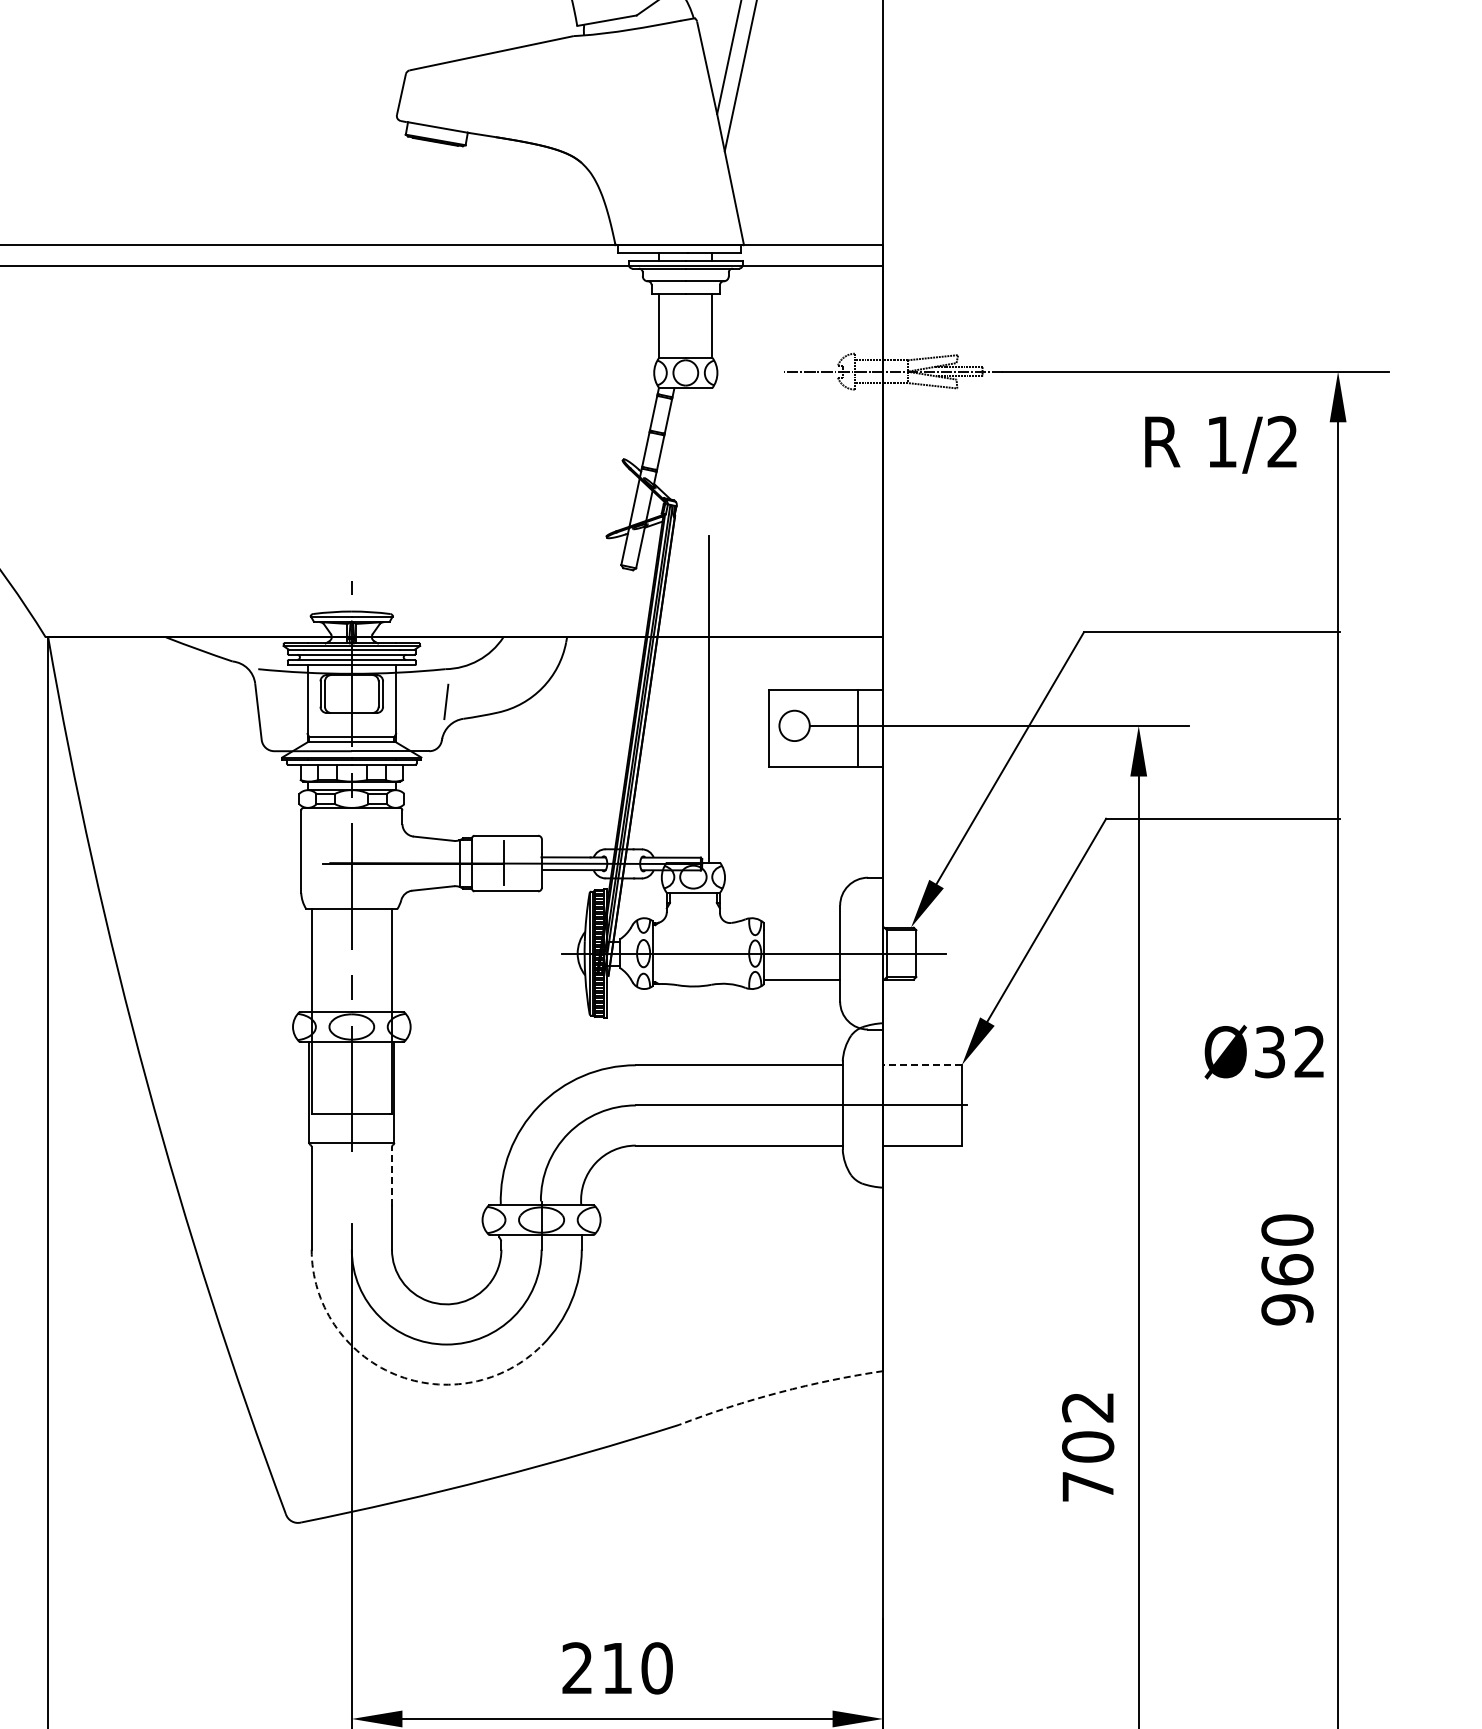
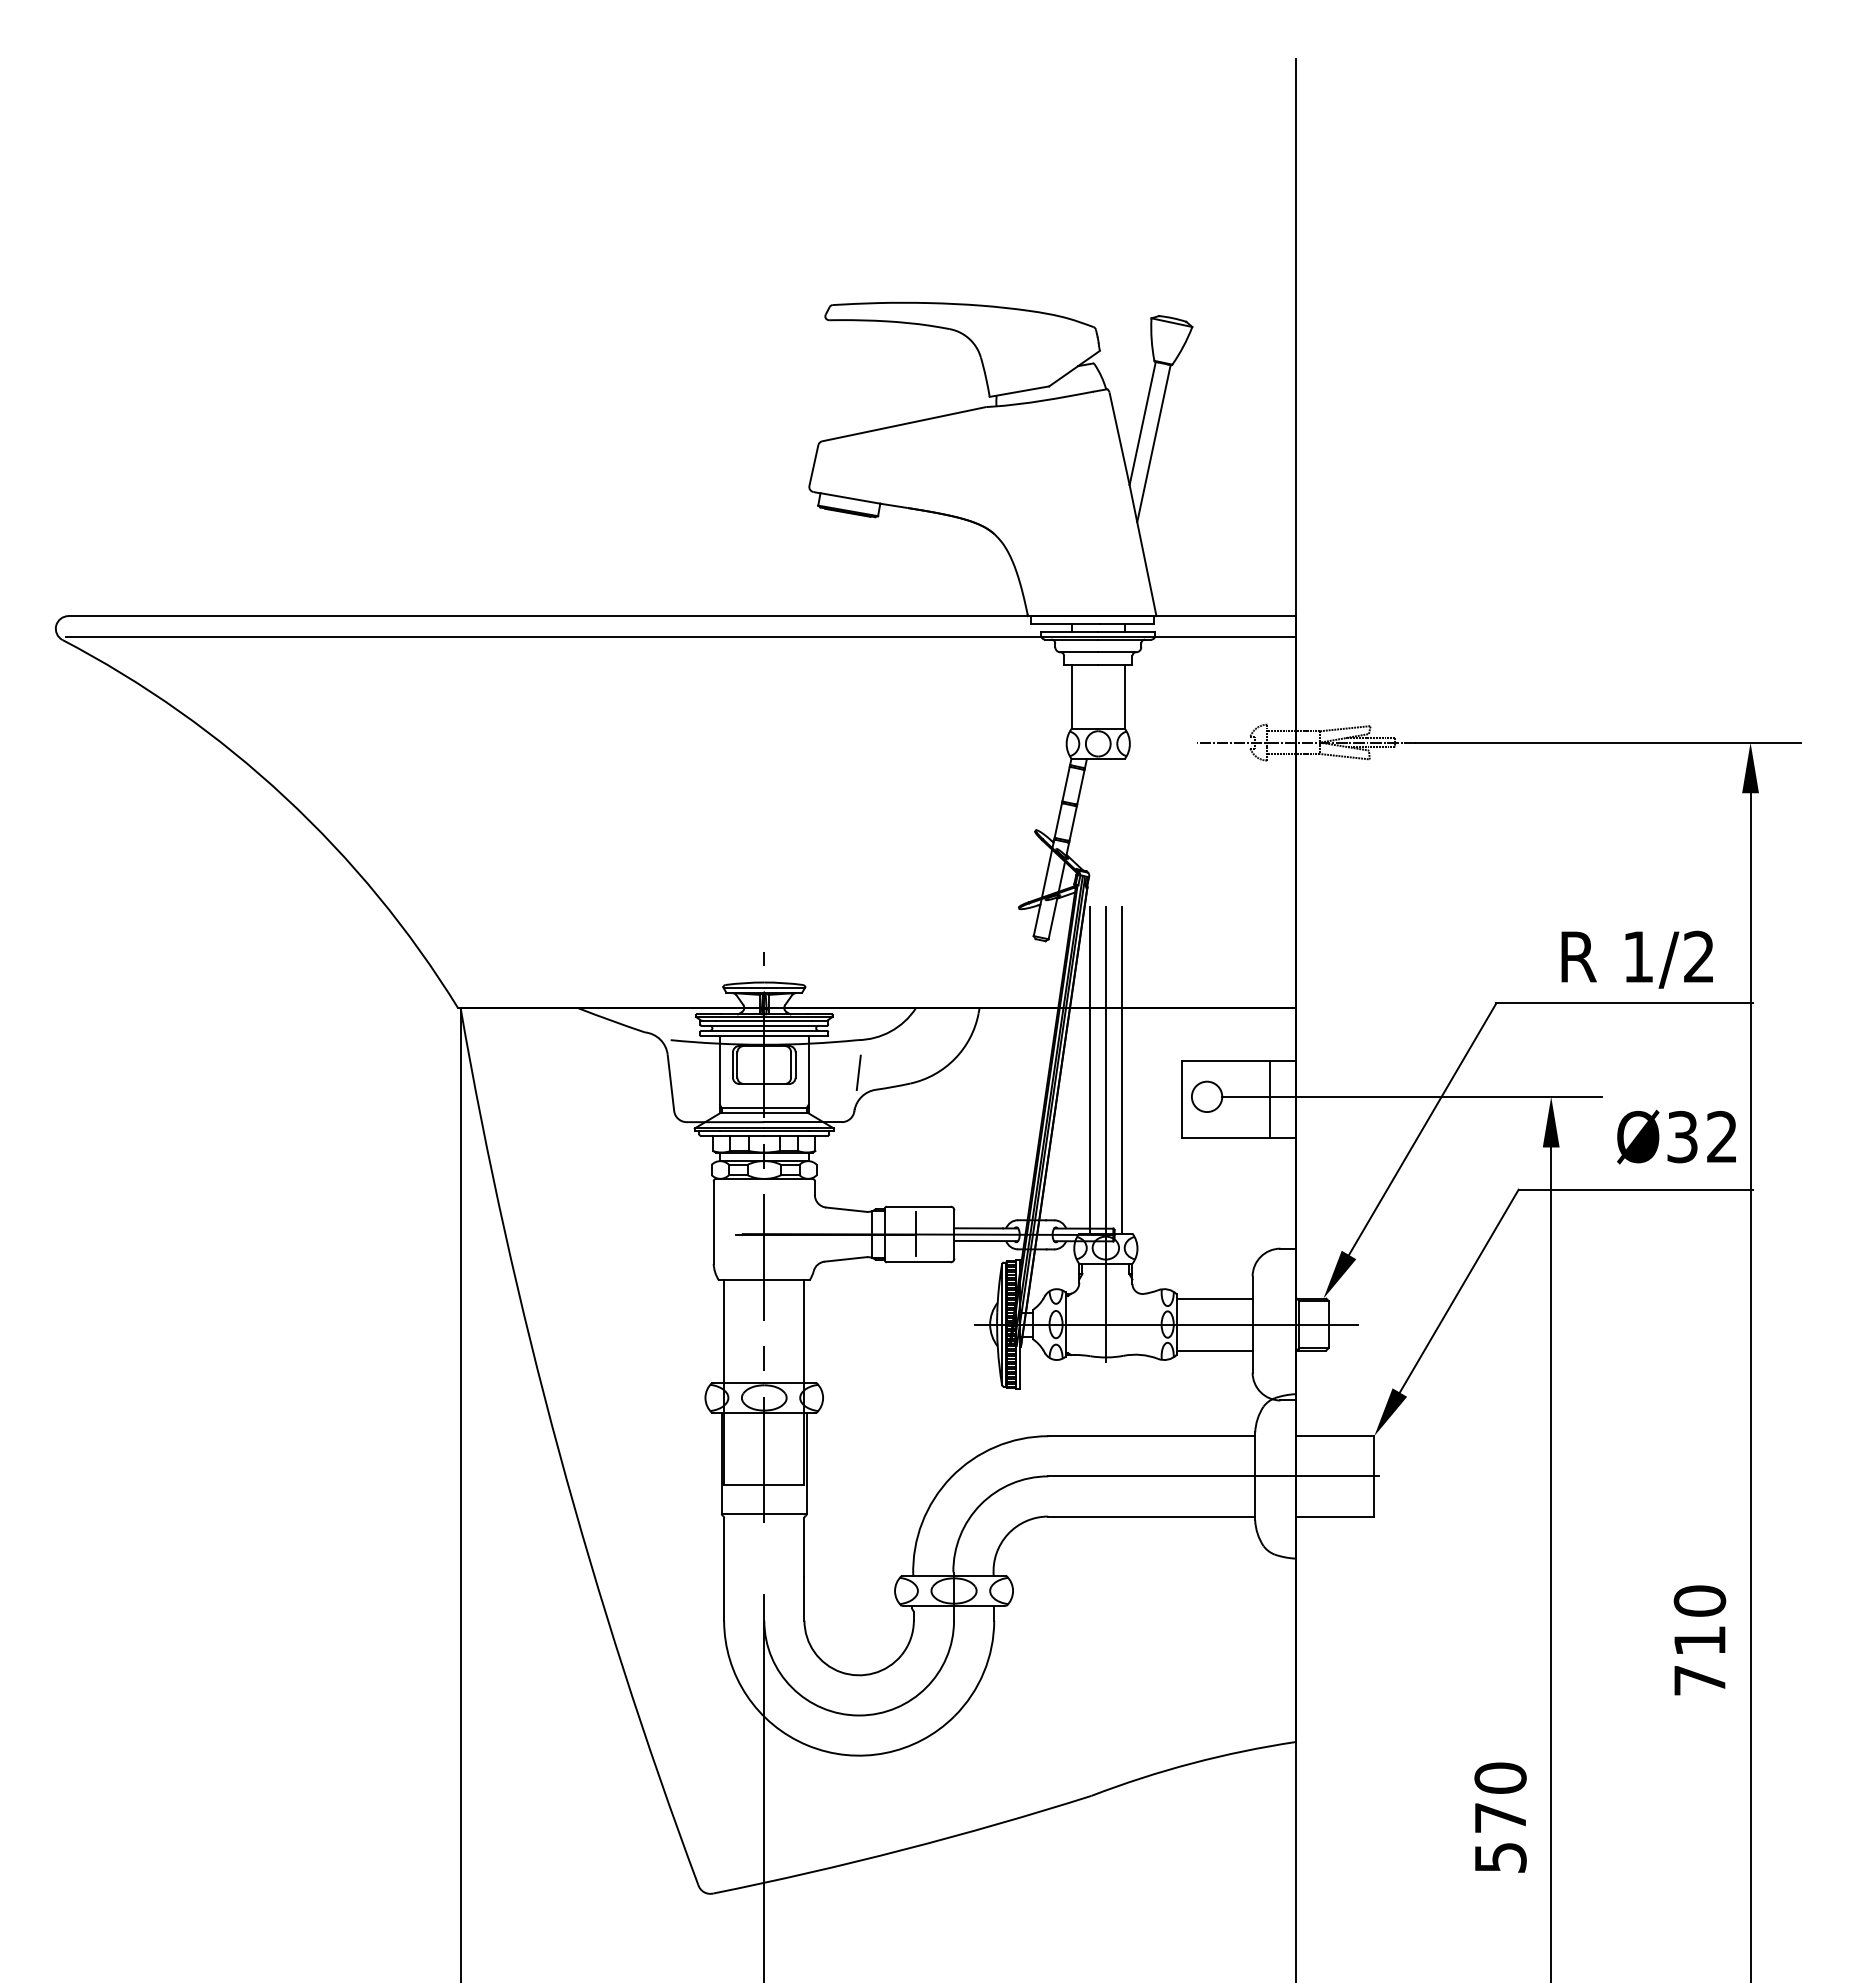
text: (1220, 444) -> (1636, 959), moved
line: (677, 699) -> (1089, 1070), added
line: (693, 763) -> (1105, 1134), added
line: (802, 927) -> (1214, 1298), added
text: (1264, 1051) -> (1676, 1136), moved
line: (922, 1065) -> (1334, 1436), dashed -> solid
line: (392, 1175) -> (804, 1546), dashed -> solid
text: (1287, 1289) -> (1699, 1660), 960 -> 710
arc: (395, 1374) -> (807, 1745), dashed -> solid
arc: (780, 1392) -> (1192, 1763), dashed -> solid
text: (1088, 1446) -> (1500, 1817), 702 -> 570

